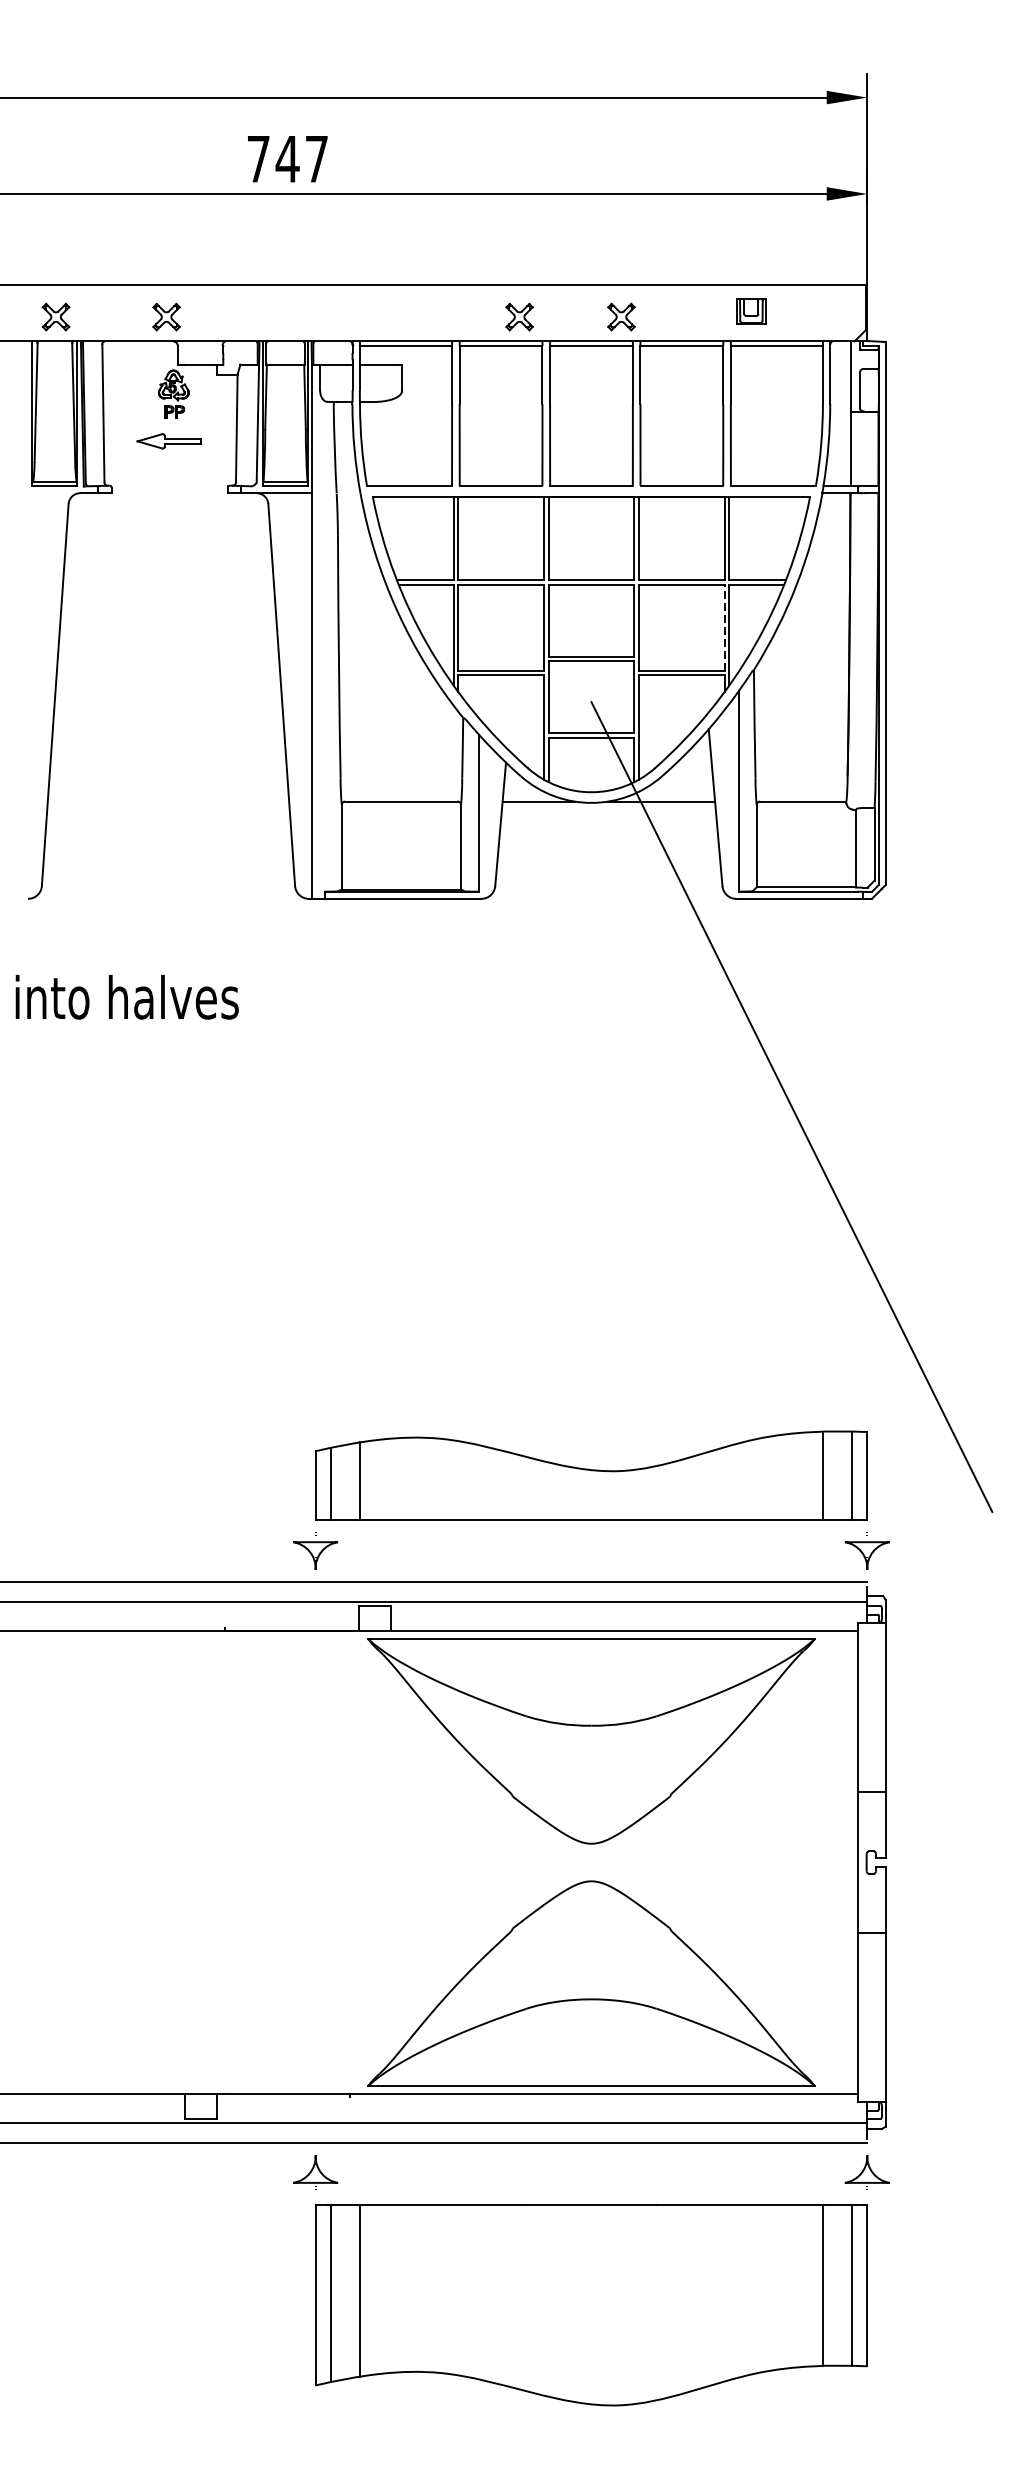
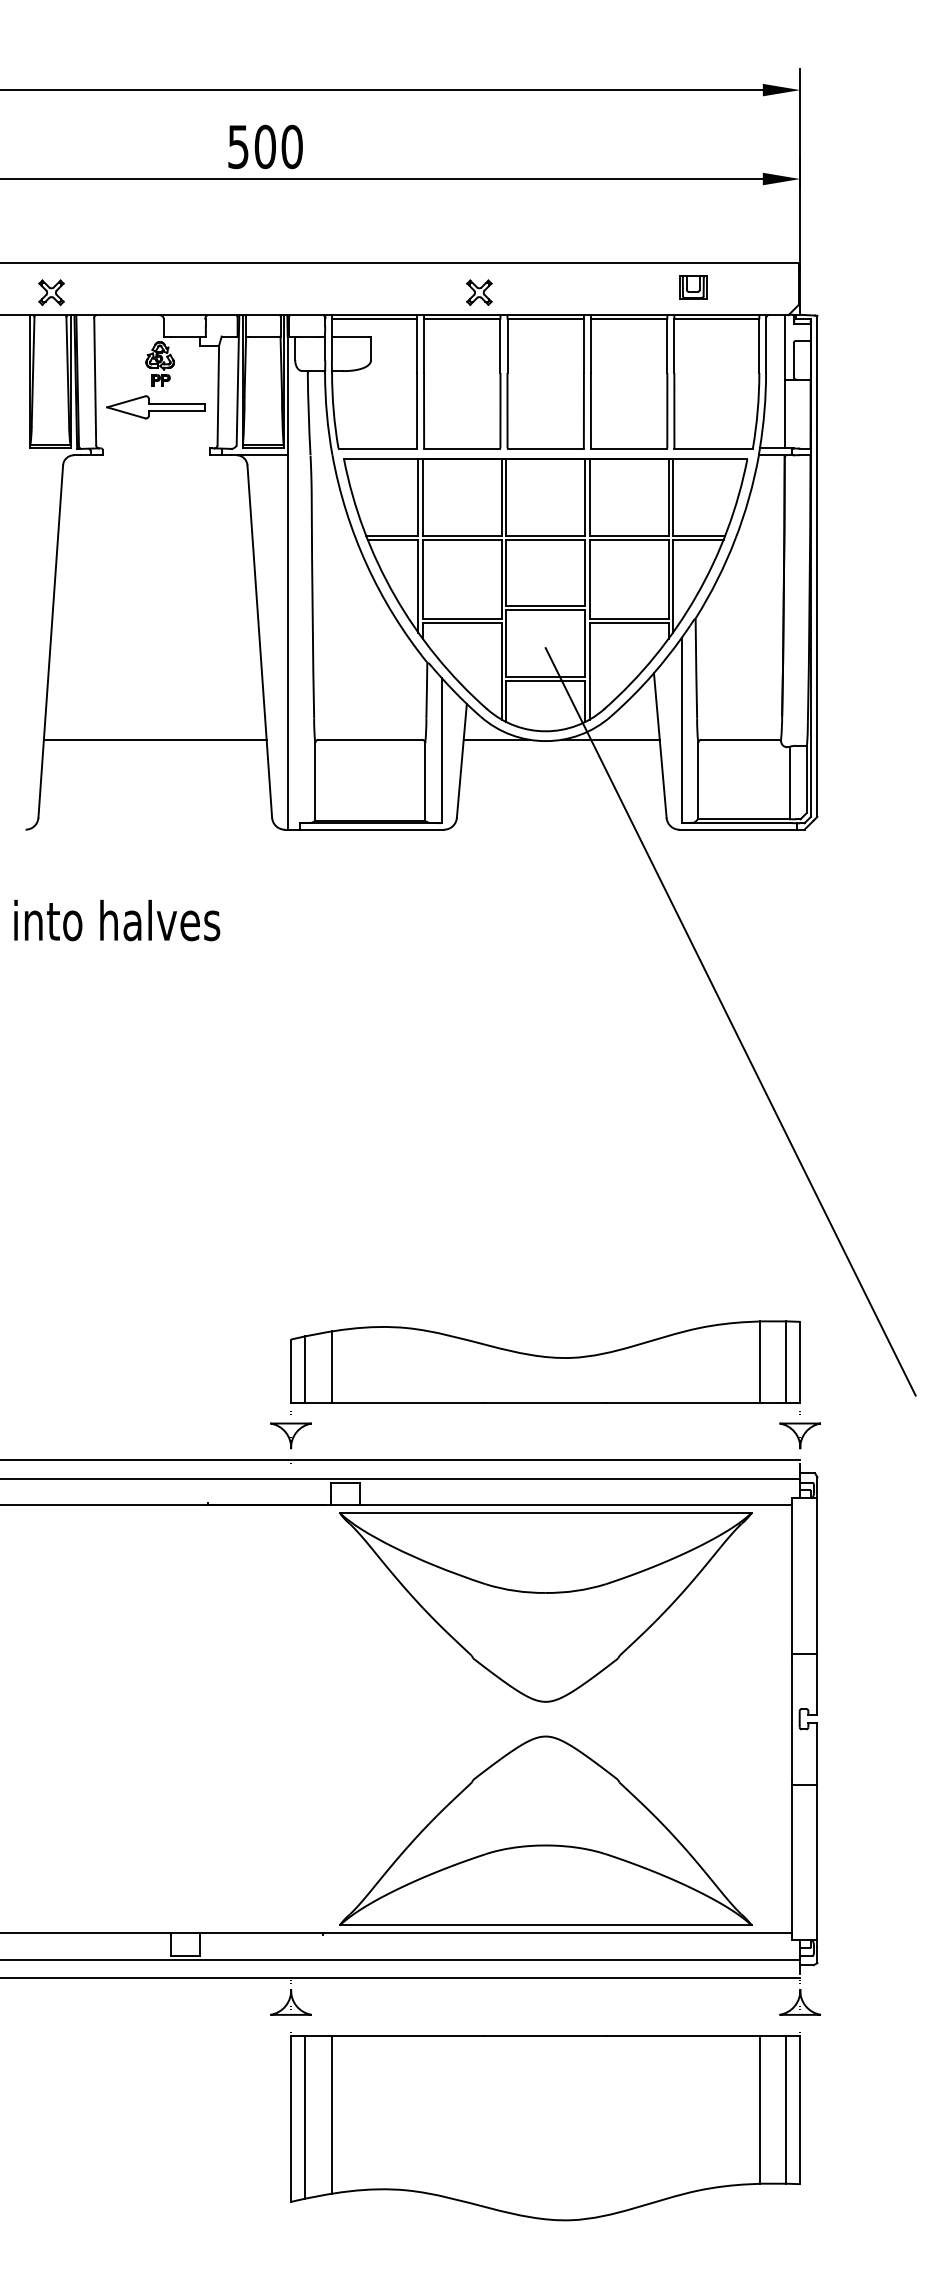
text: (287, 158) -> (265, 146), 747 -> 500
part: (166, 316) -> (153, 292), removed
part: (621, 316) -> (573, 292), removed
part: (168, 441) -> (155, 407), size x1.67
line: (724, 627) -> (668, 579), dashed -> solid
line: (167, 801) -> (154, 739), added

